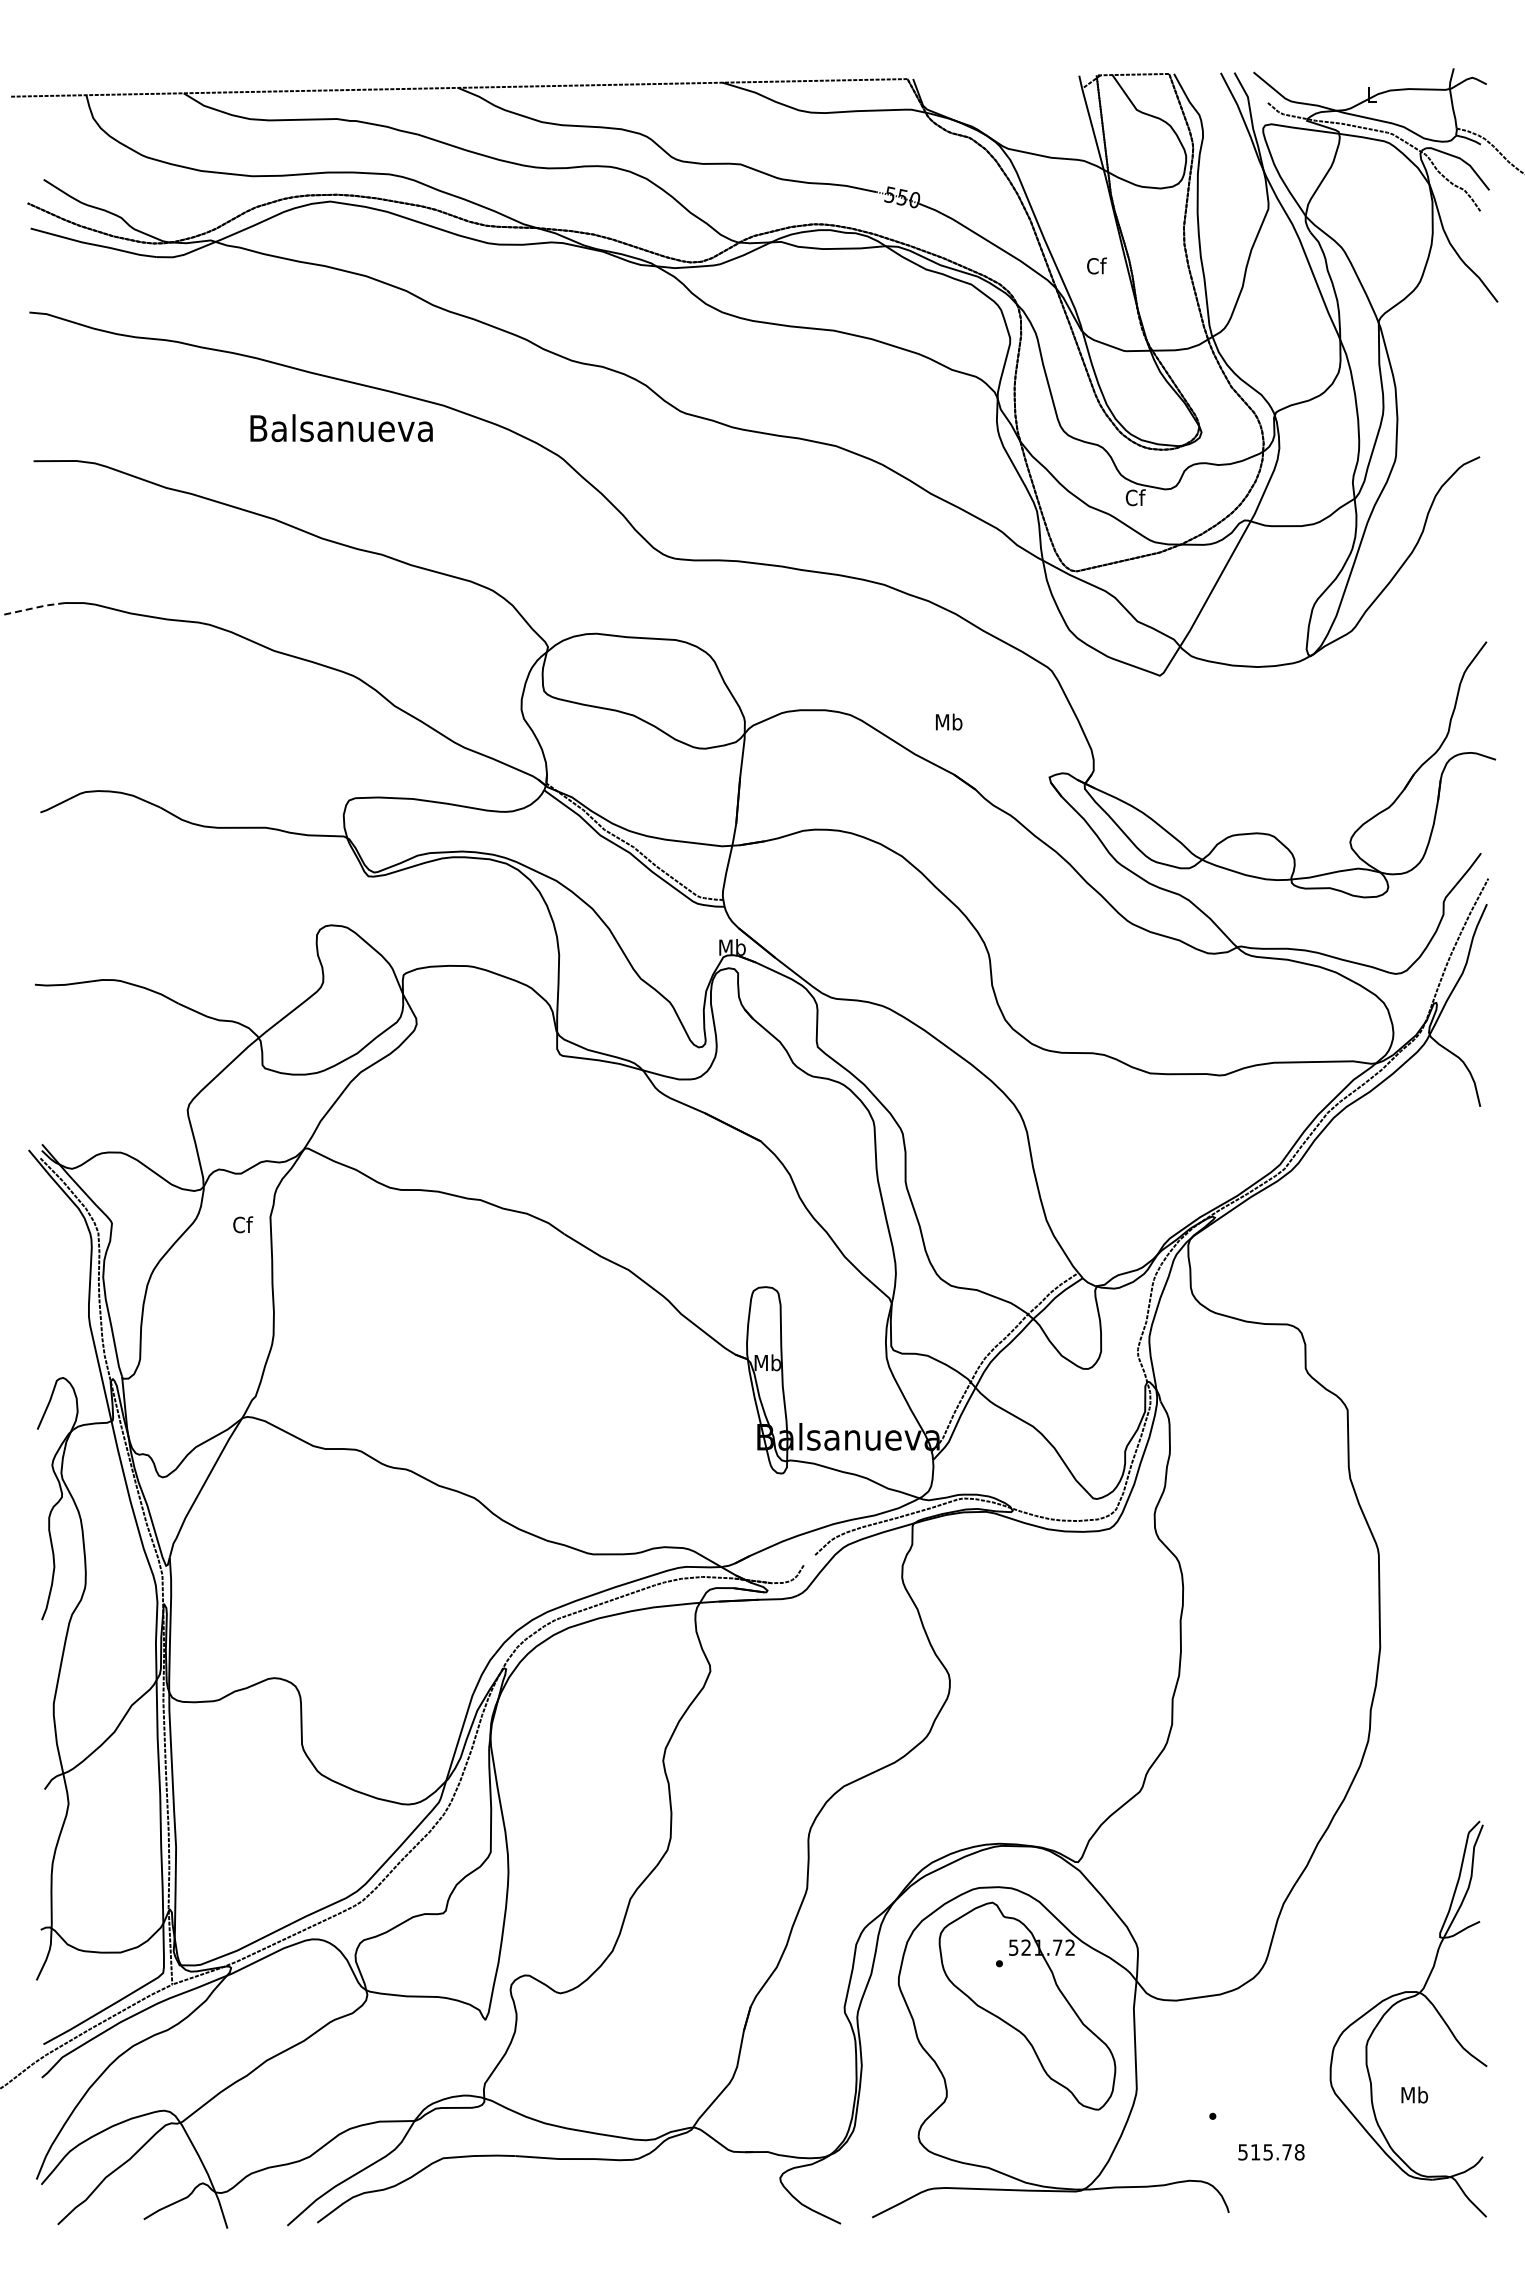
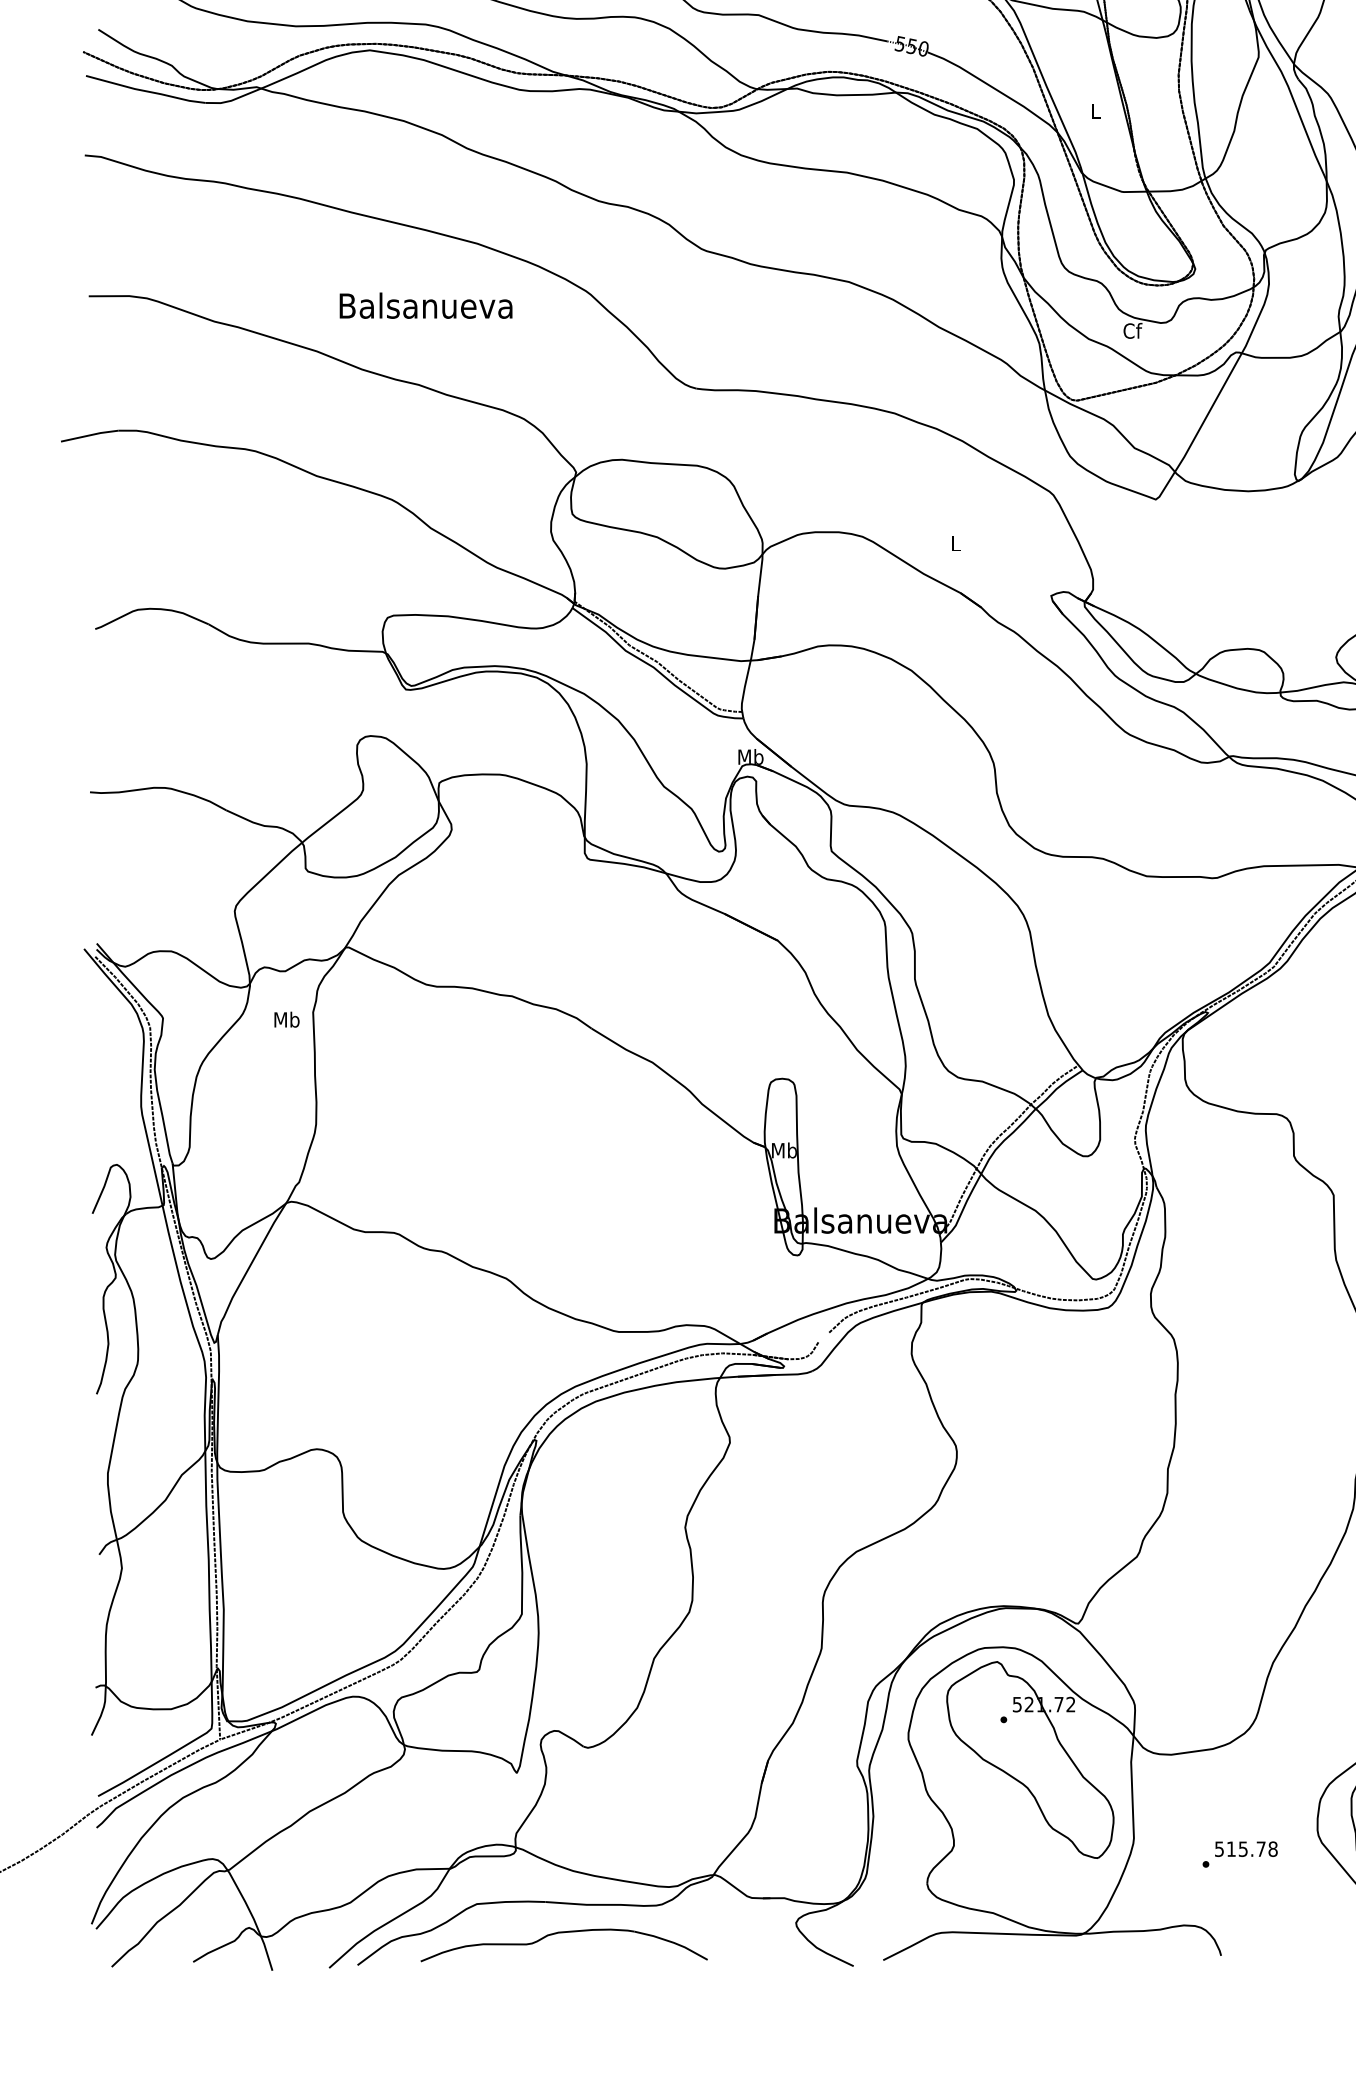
text: (1096, 265) -> (1095, 110), Cf -> L
text: (341, 428) -> (425, 306), moved
line: (35, 607) -> (90, 434), dashed -> solid
text: (949, 721) -> (956, 542), Mb -> L
text: (242, 1224) -> (286, 1019), Cf -> Mb
text: (1271, 2152) -> (1246, 1849), moved
part: (531, 2189) -> (560, 1933), added

